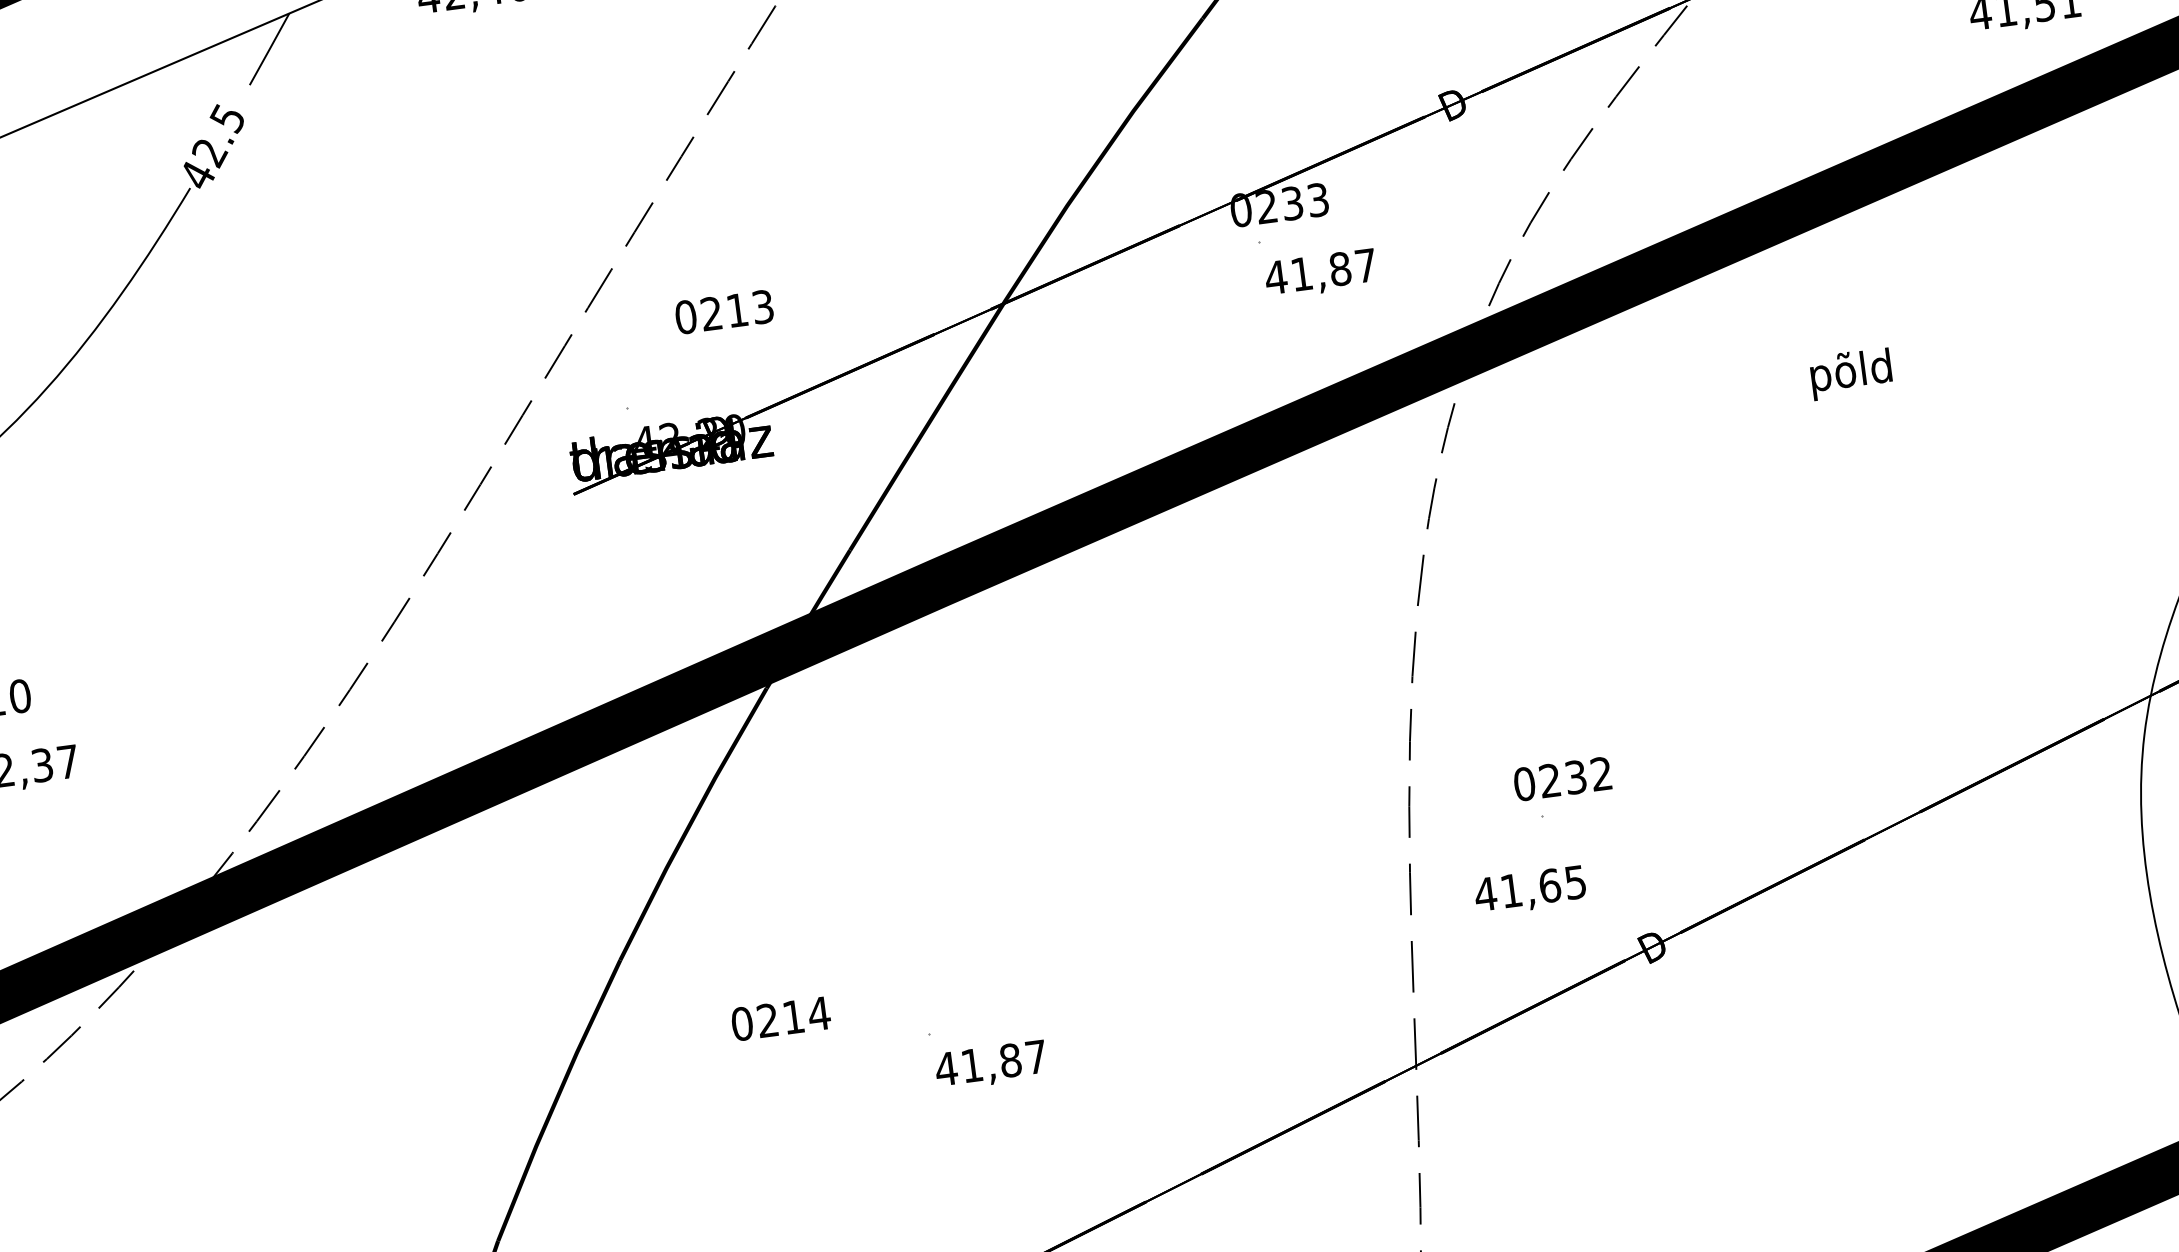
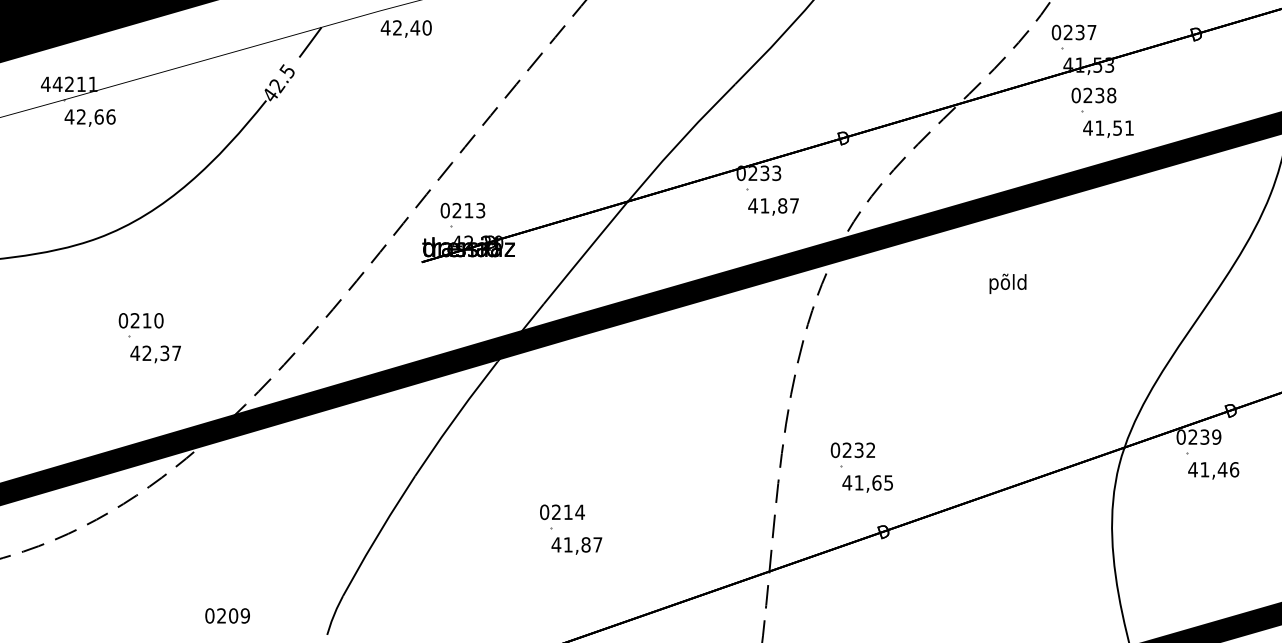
text: (723, 311) -> (462, 210), moved
text: (1529, 889) -> (867, 483), moved
text: (781, 1019) -> (562, 512), moved

